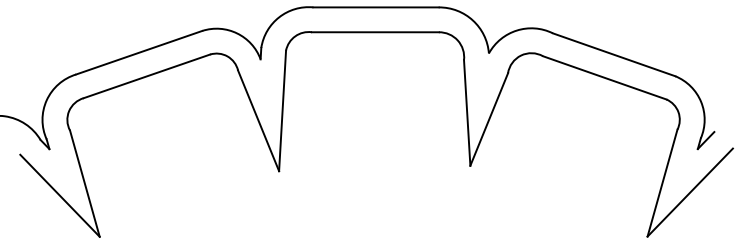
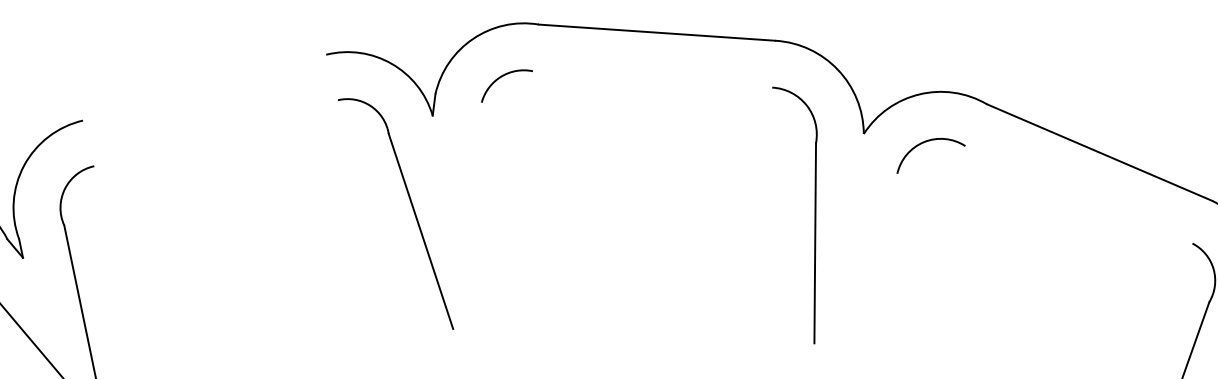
line: (374, 32) -> (650, 79), removed
line: (139, 52) -> (205, 87), removed
line: (146, 76) -> (215, 133), removed
line: (604, 77) -> (1078, 194), removed
line: (282, 110) -> (467, 214), removed
line: (489, 119) -> (856, 258), removed

